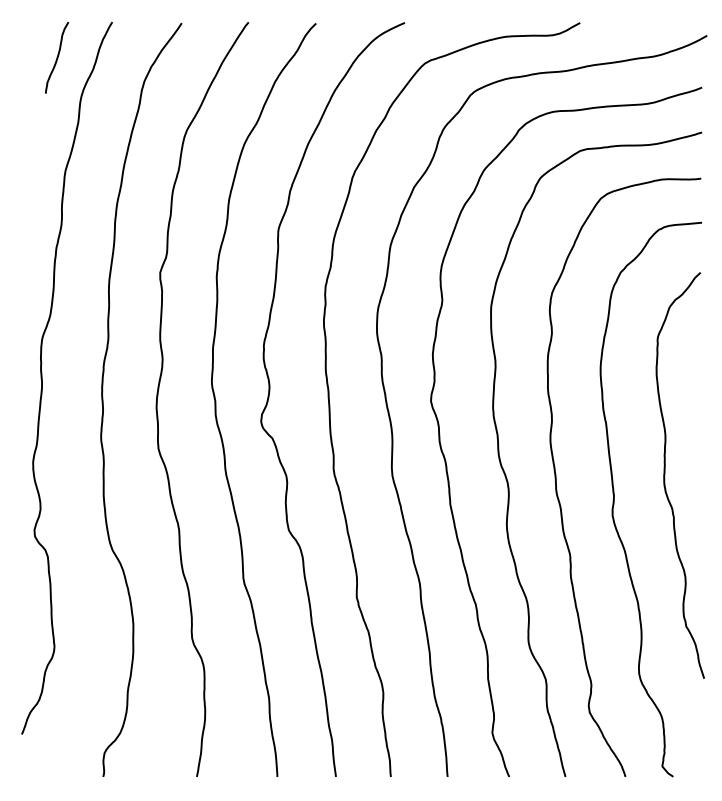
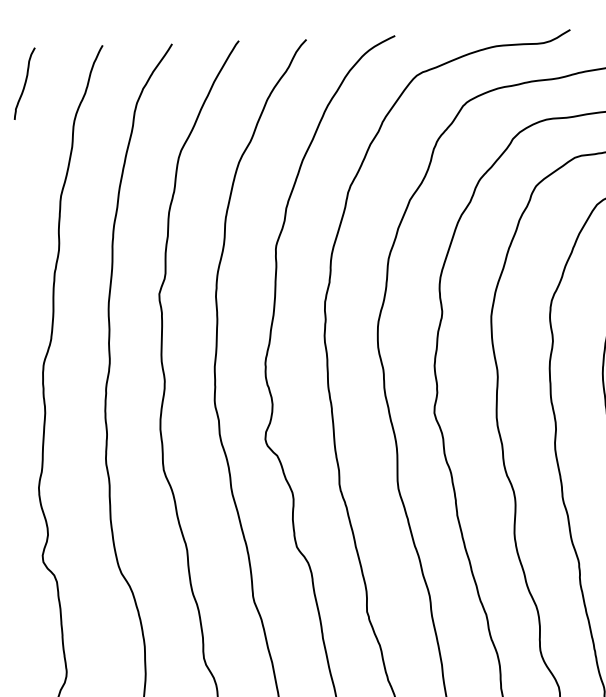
curve: (57, 57) -> (25, 83), moved

